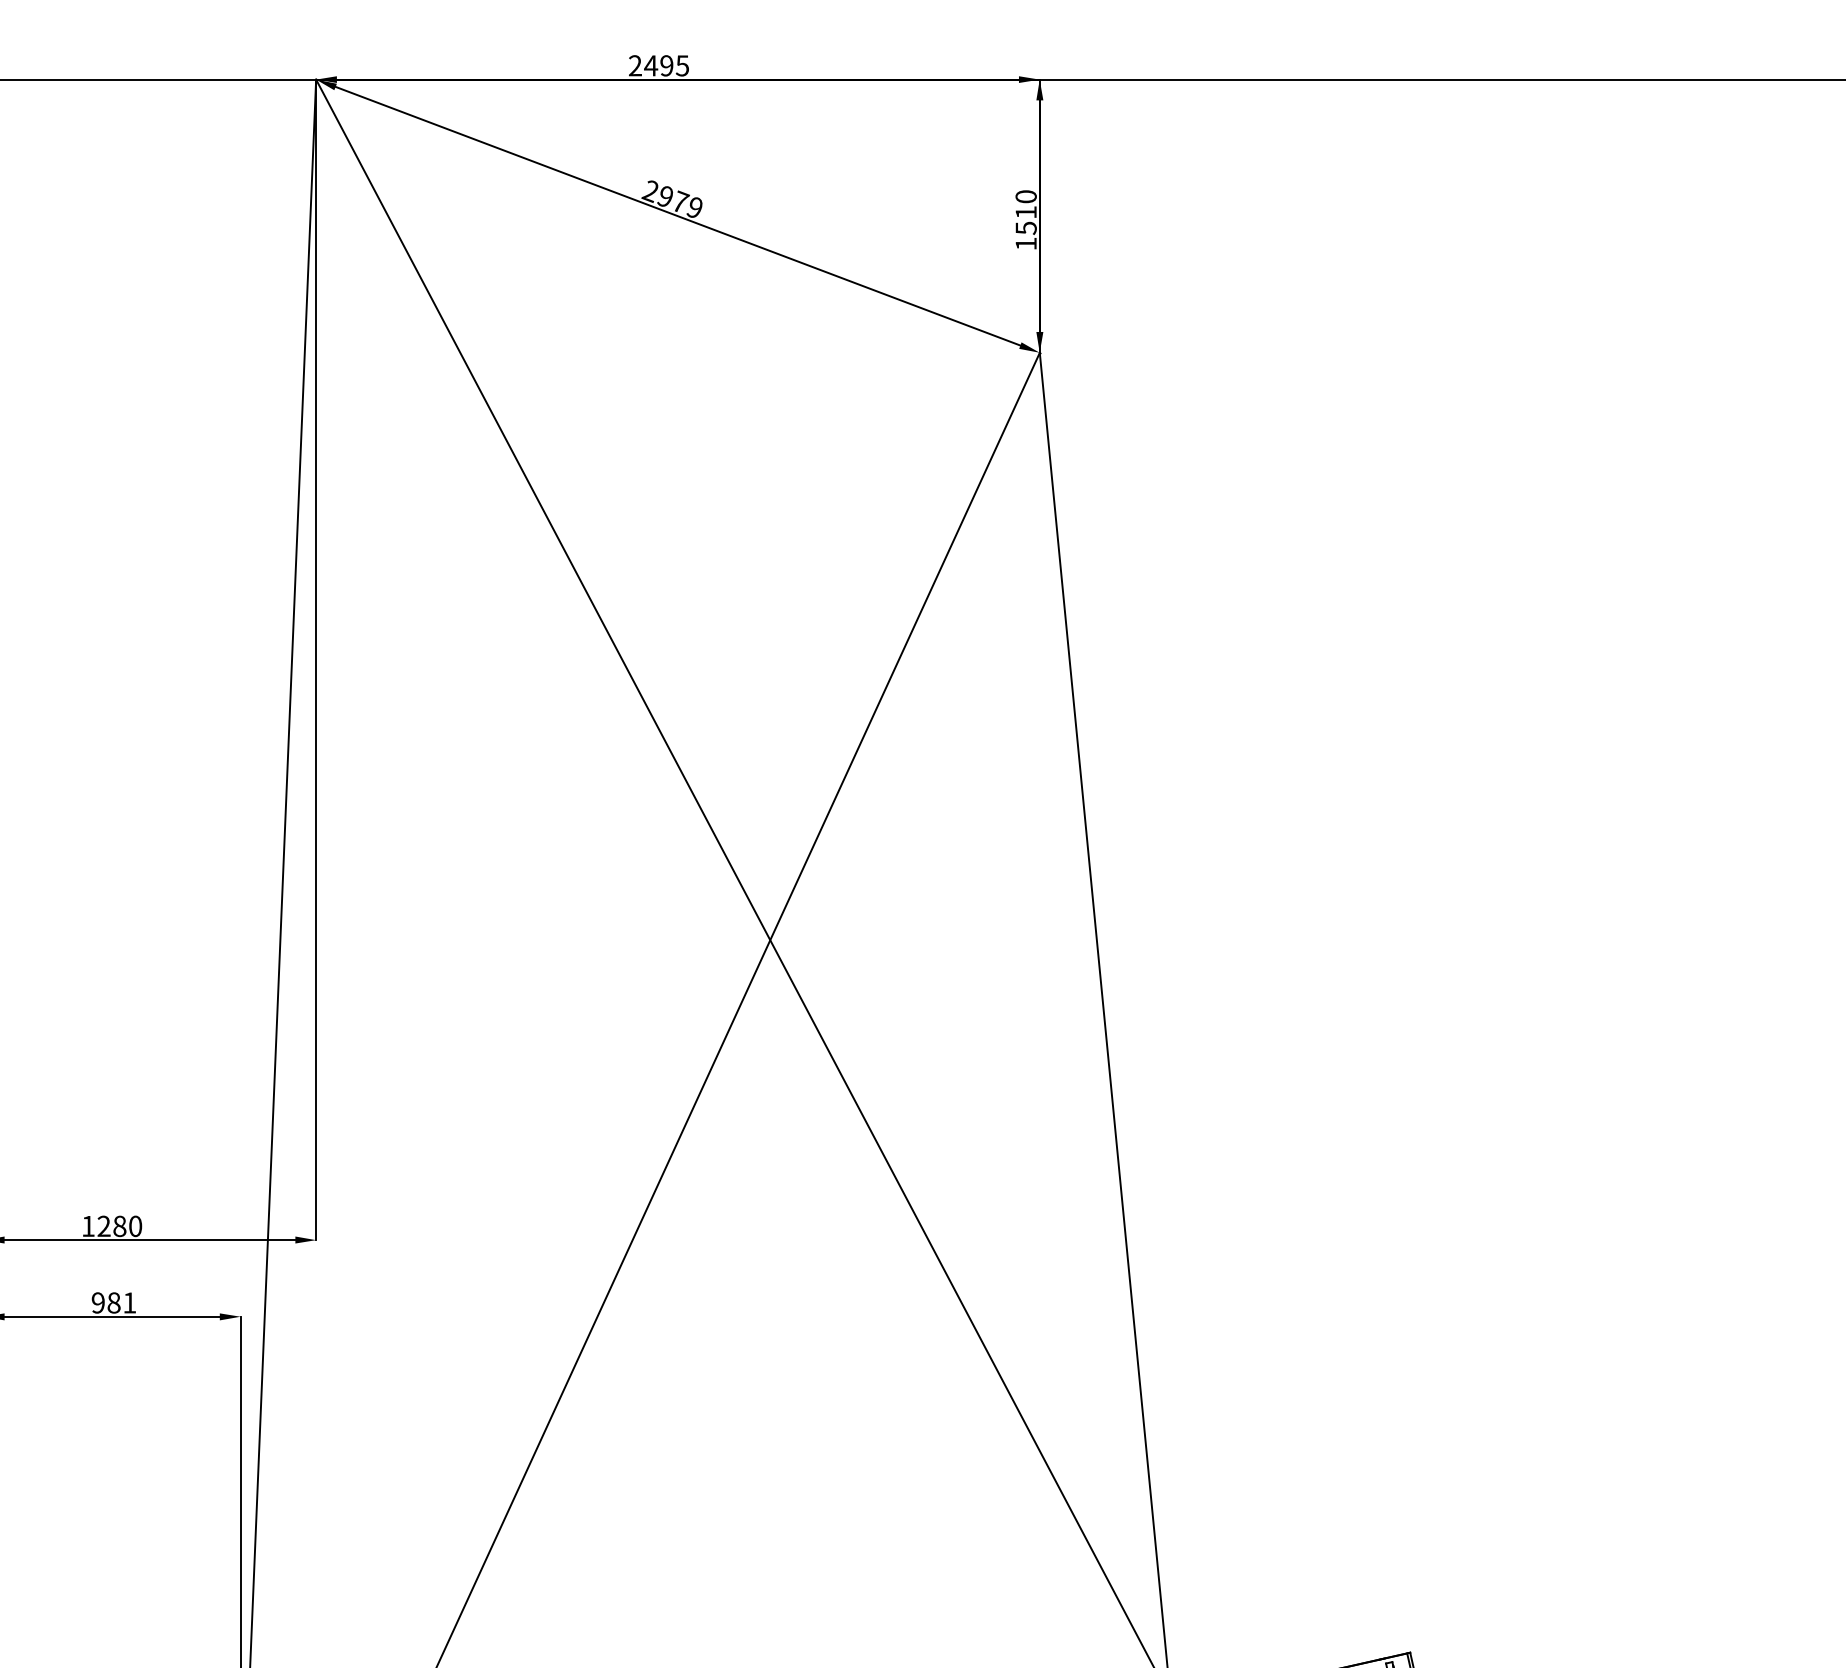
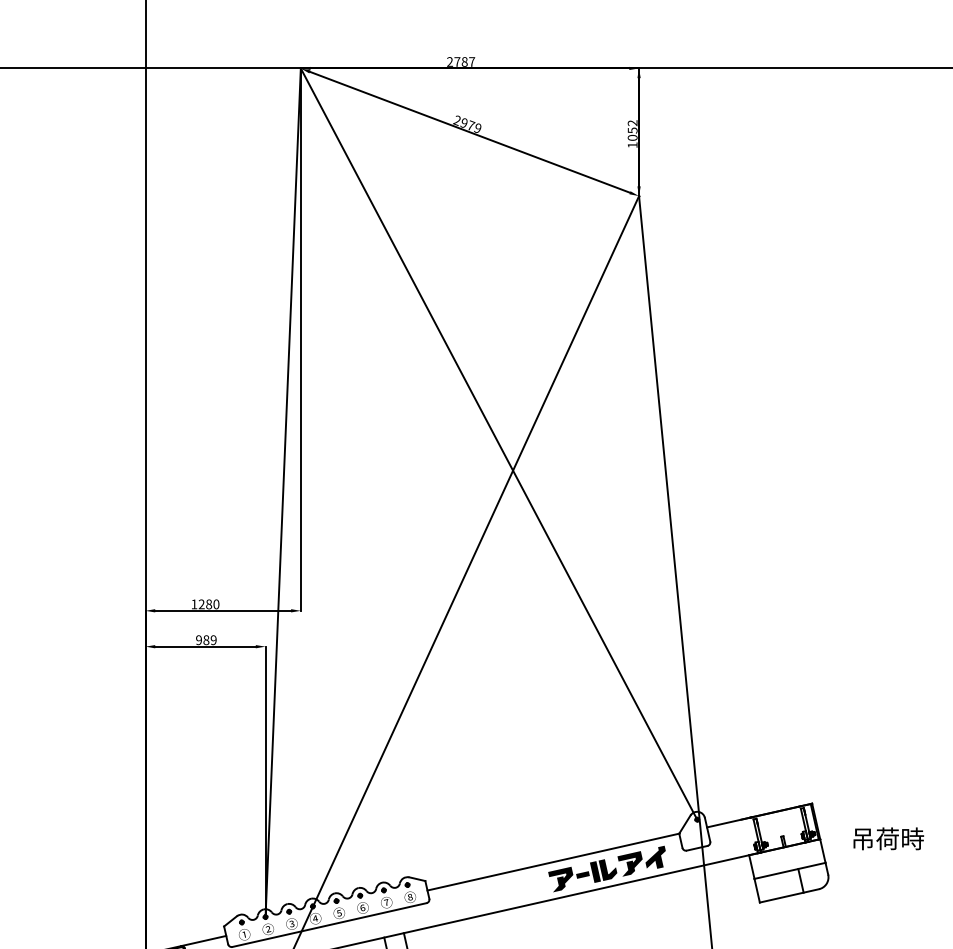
text: (666, 64) -> (464, 61), 2495 -> 2787
text: (1025, 212) -> (632, 130), 1510 -> 1052
text: (129, 1303) -> (213, 640), 981 -> 989

